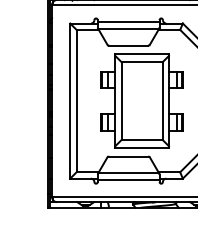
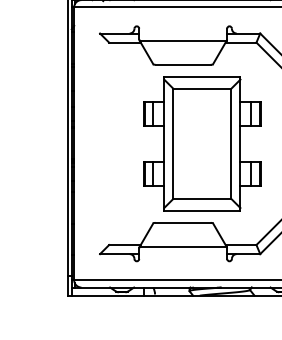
line: (128, 22) -> (182, 32), removed
line: (70, 100) -> (100, 142), removed
line: (76, 100) -> (109, 142), removed
line: (128, 179) -> (182, 255), removed

